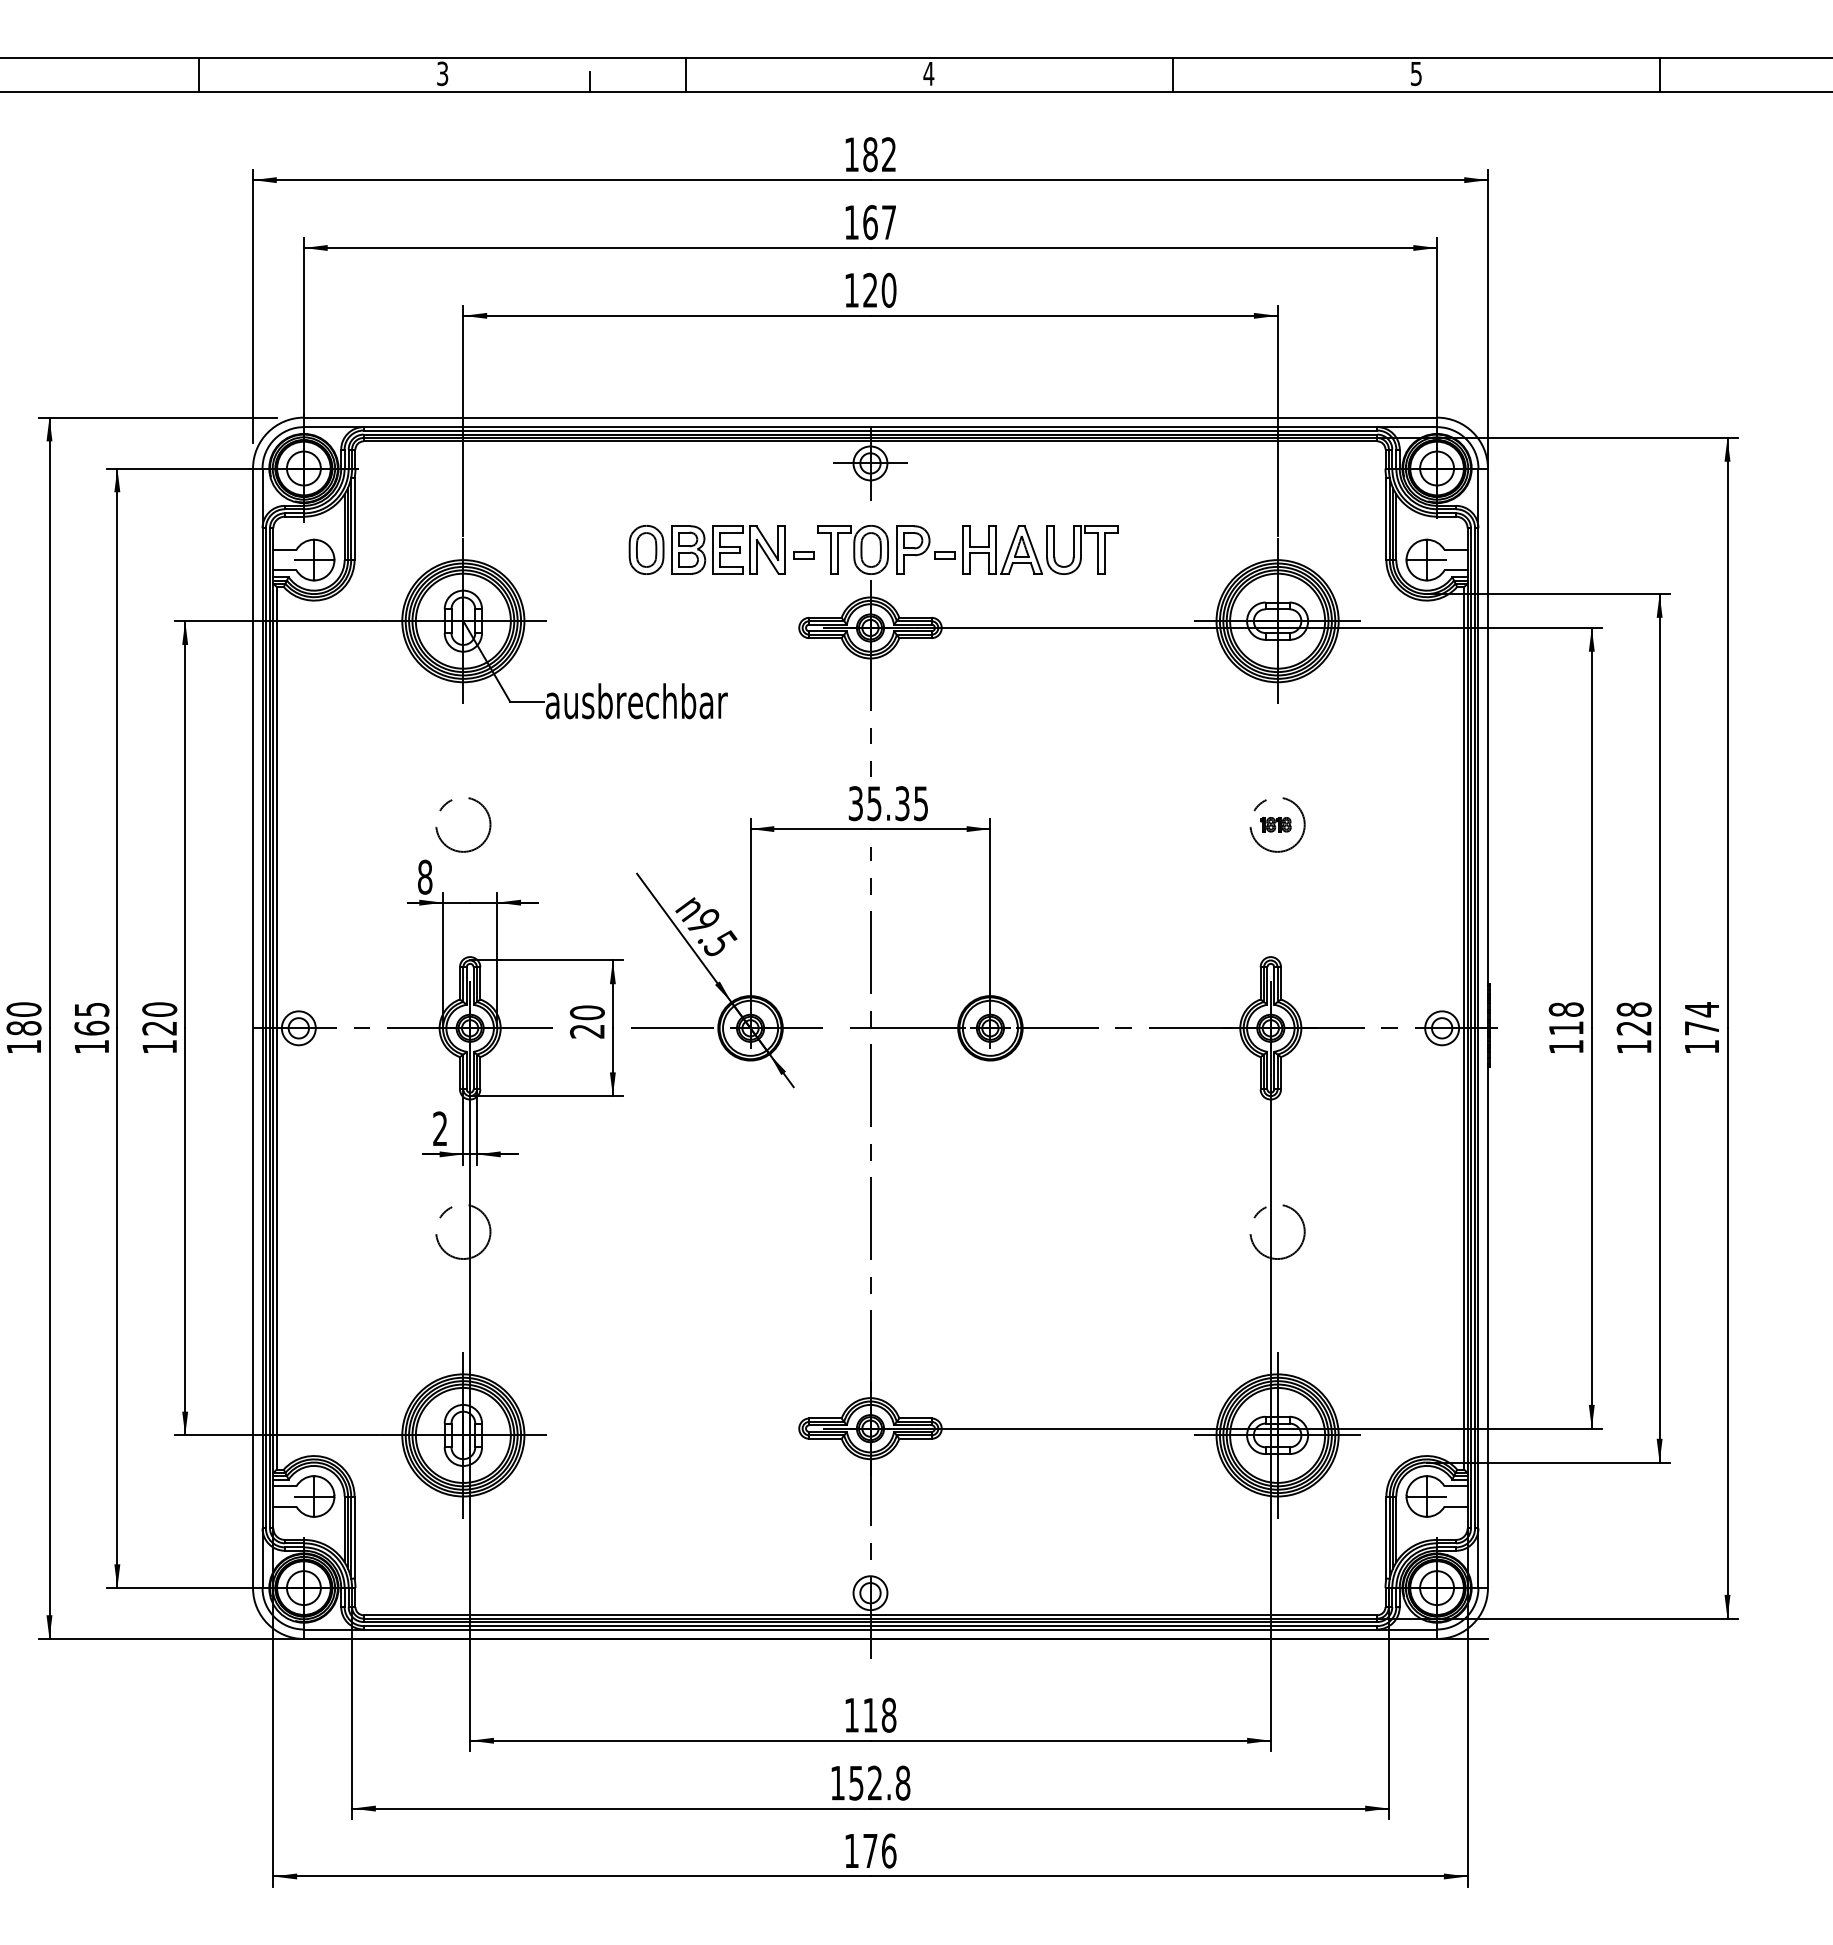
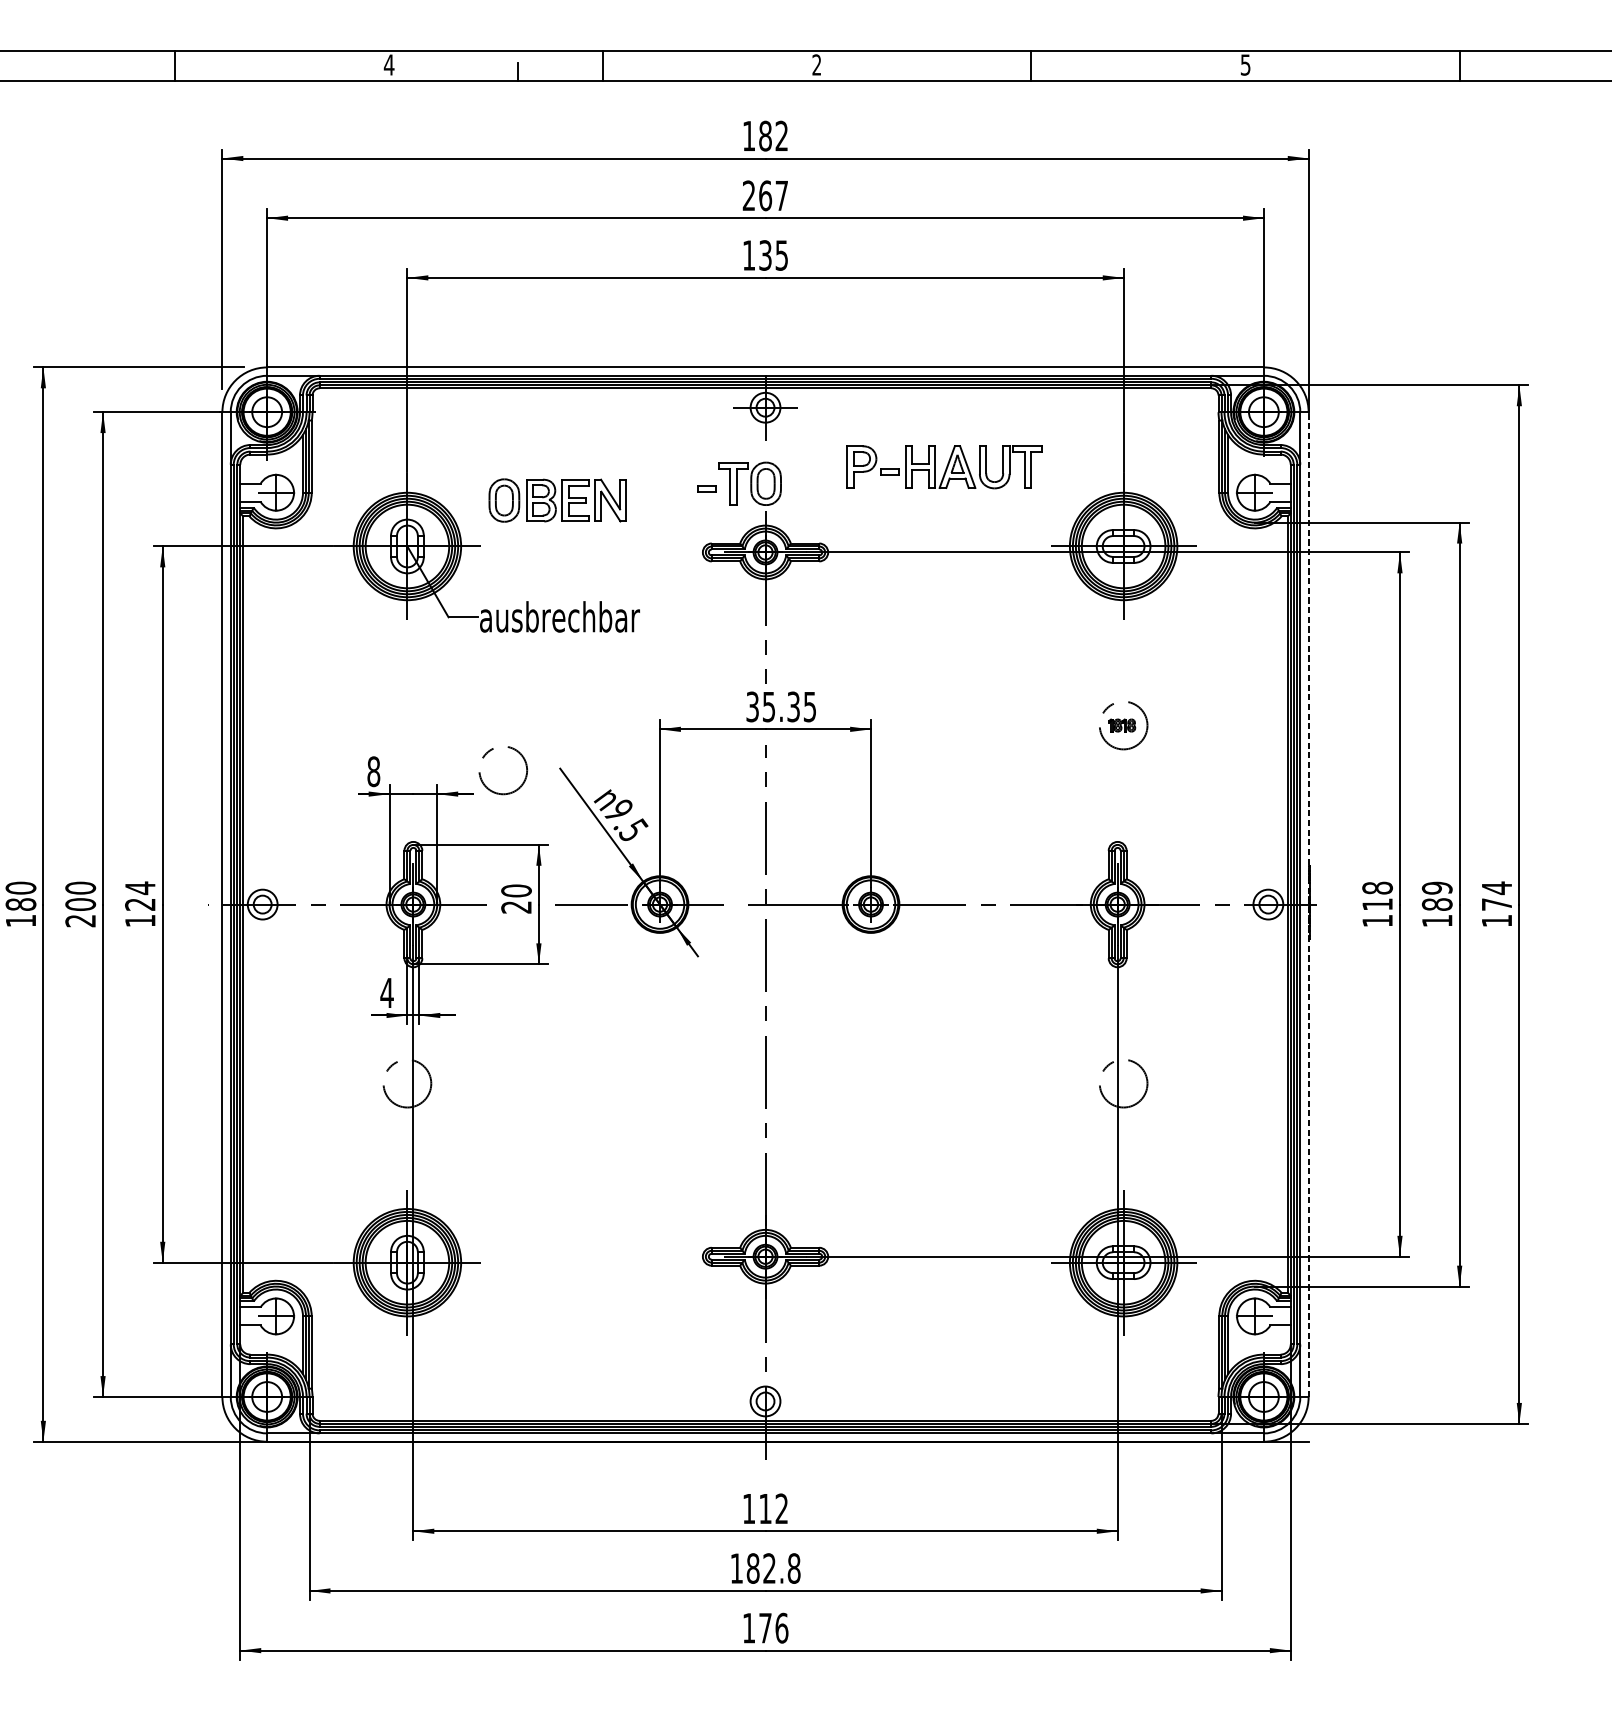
text: (442, 73) -> (389, 64), 3 -> 4
text: (928, 73) -> (816, 64), 4 -> 2
text: (851, 222) -> (748, 195), 167 -> 267
text: (879, 289) -> (773, 254), 120 -> 135
part: (706, 549) -> (557, 500), moved
part: (1007, 549) -> (944, 466), moved
circle: (463, 824) -> (503, 770), moved
text: (159, 1009) -> (140, 888), 120 -> 124
text: (1633, 1018) -> (1436, 895), 128 -> 189
text: (91, 1028) -> (80, 904), 165 -> 200
line: (1487, 1028) -> (1308, 904), solid -> dashed
text: (439, 1128) -> (386, 992), 2 -> 4
text: (888, 1714) -> (781, 1508), 118 -> 112
text: (856, 1782) -> (753, 1567), 152.8 -> 182.8

